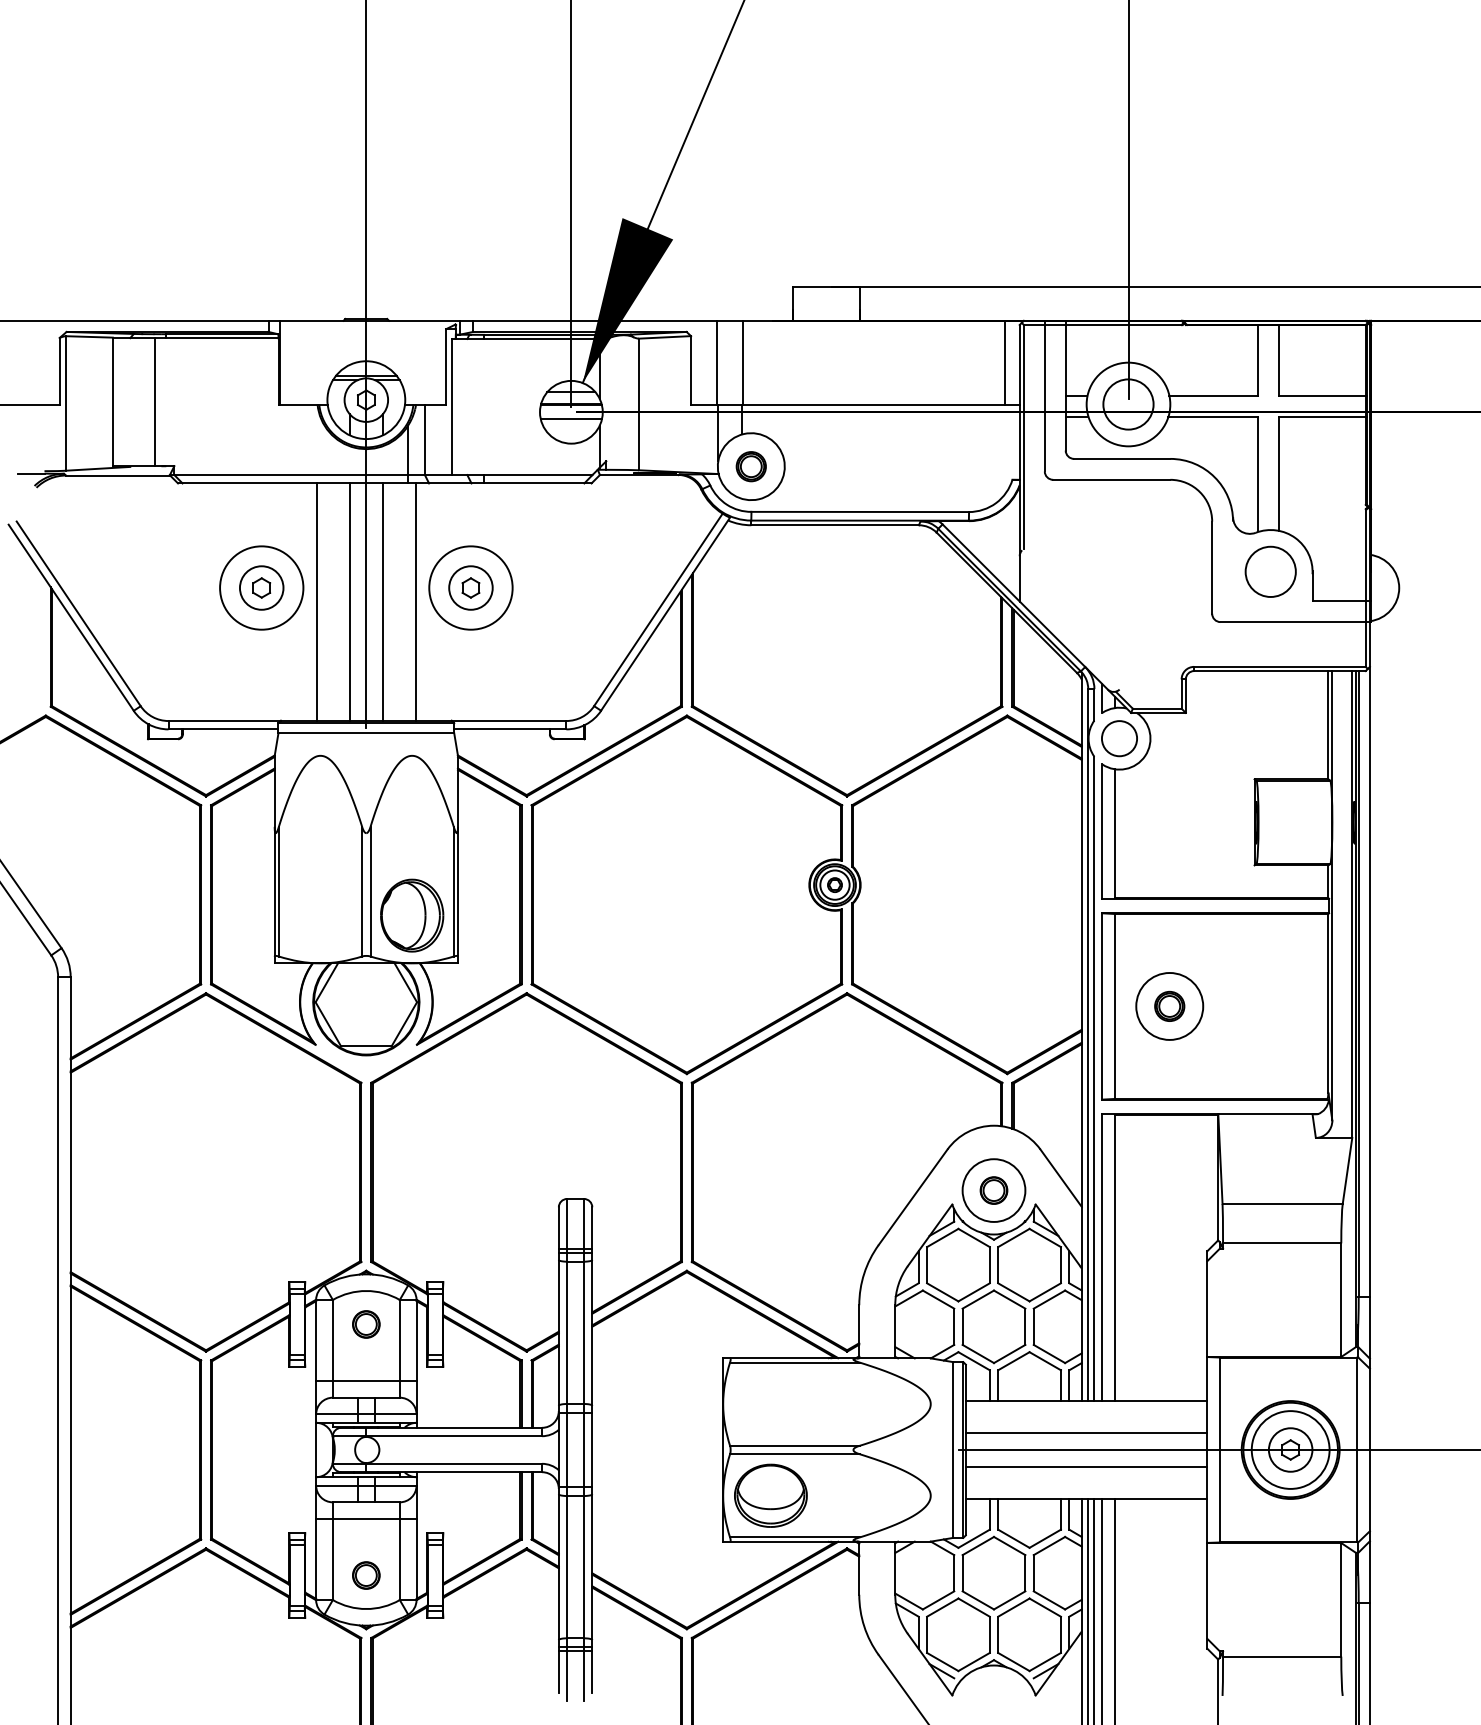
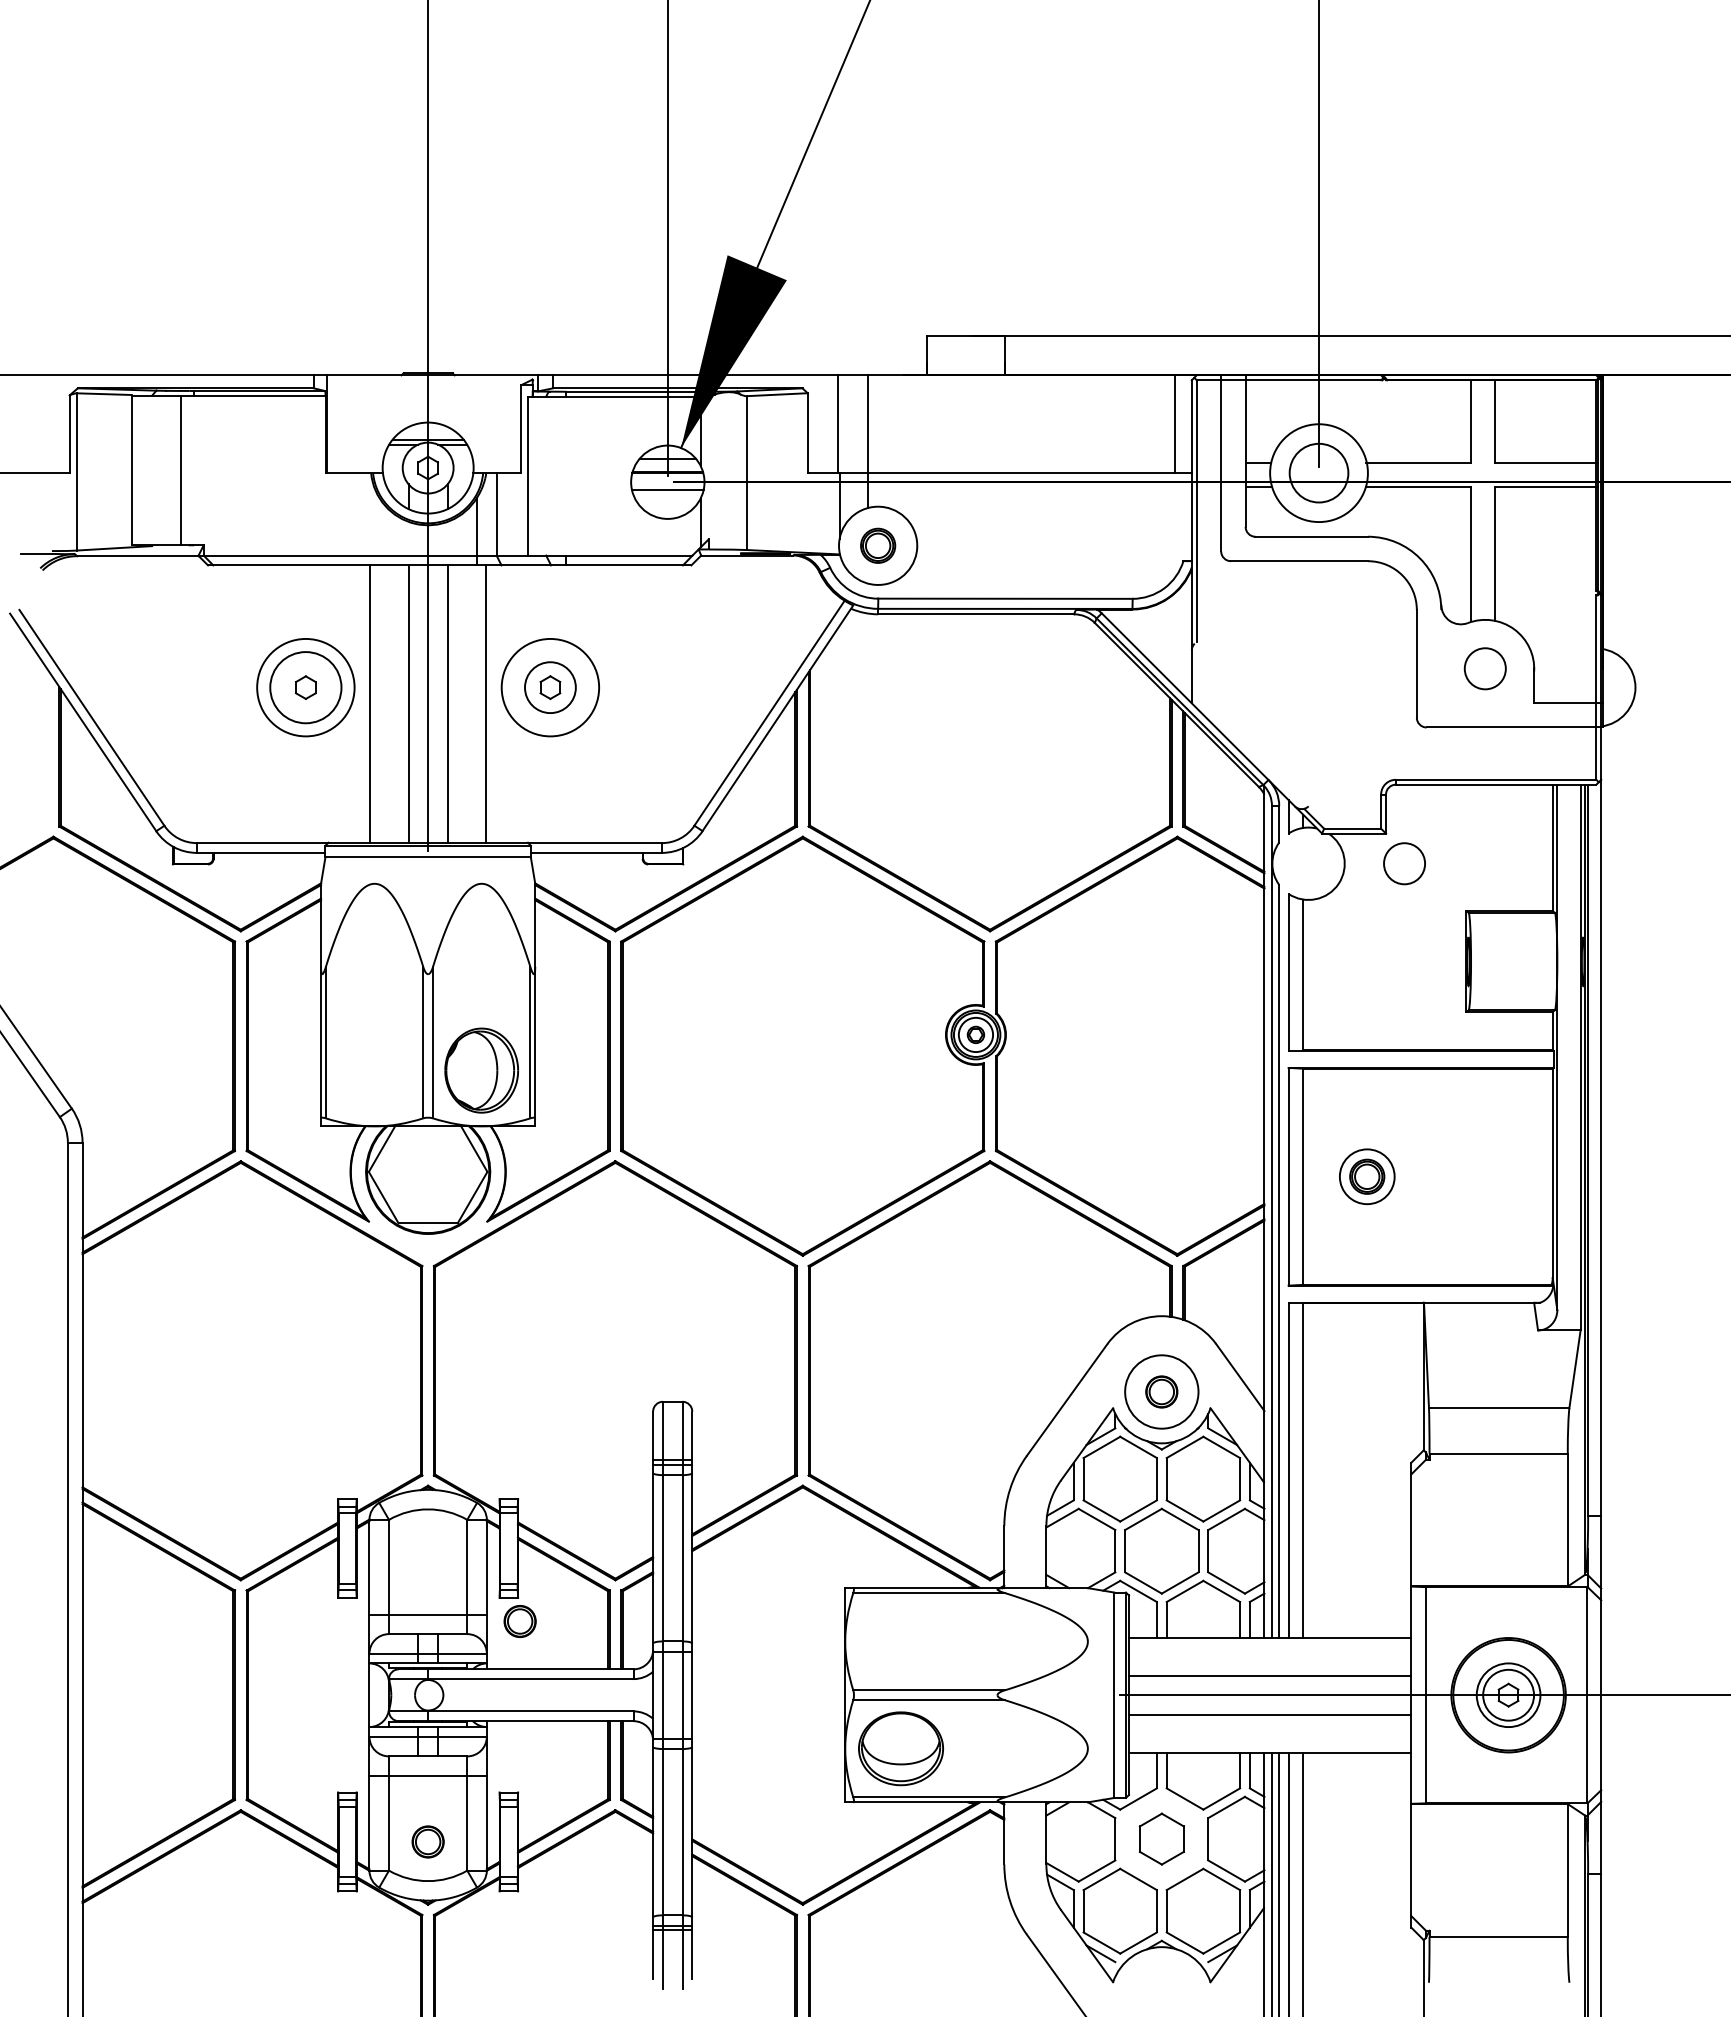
circle: (1270, 571) -> (1484, 668), size x0.7
circle: (261, 587) -> (305, 687), size x1.4
circle: (1119, 738) -> (1404, 863), moved
circle: (1169, 1006) -> (1367, 1176), size x0.7
part: (365, 1324) -> (519, 1621), moved
circle: (1290, 1449) -> (1508, 1694), size x0.7
part: (993, 1572) -> (1161, 1838), size x0.6

